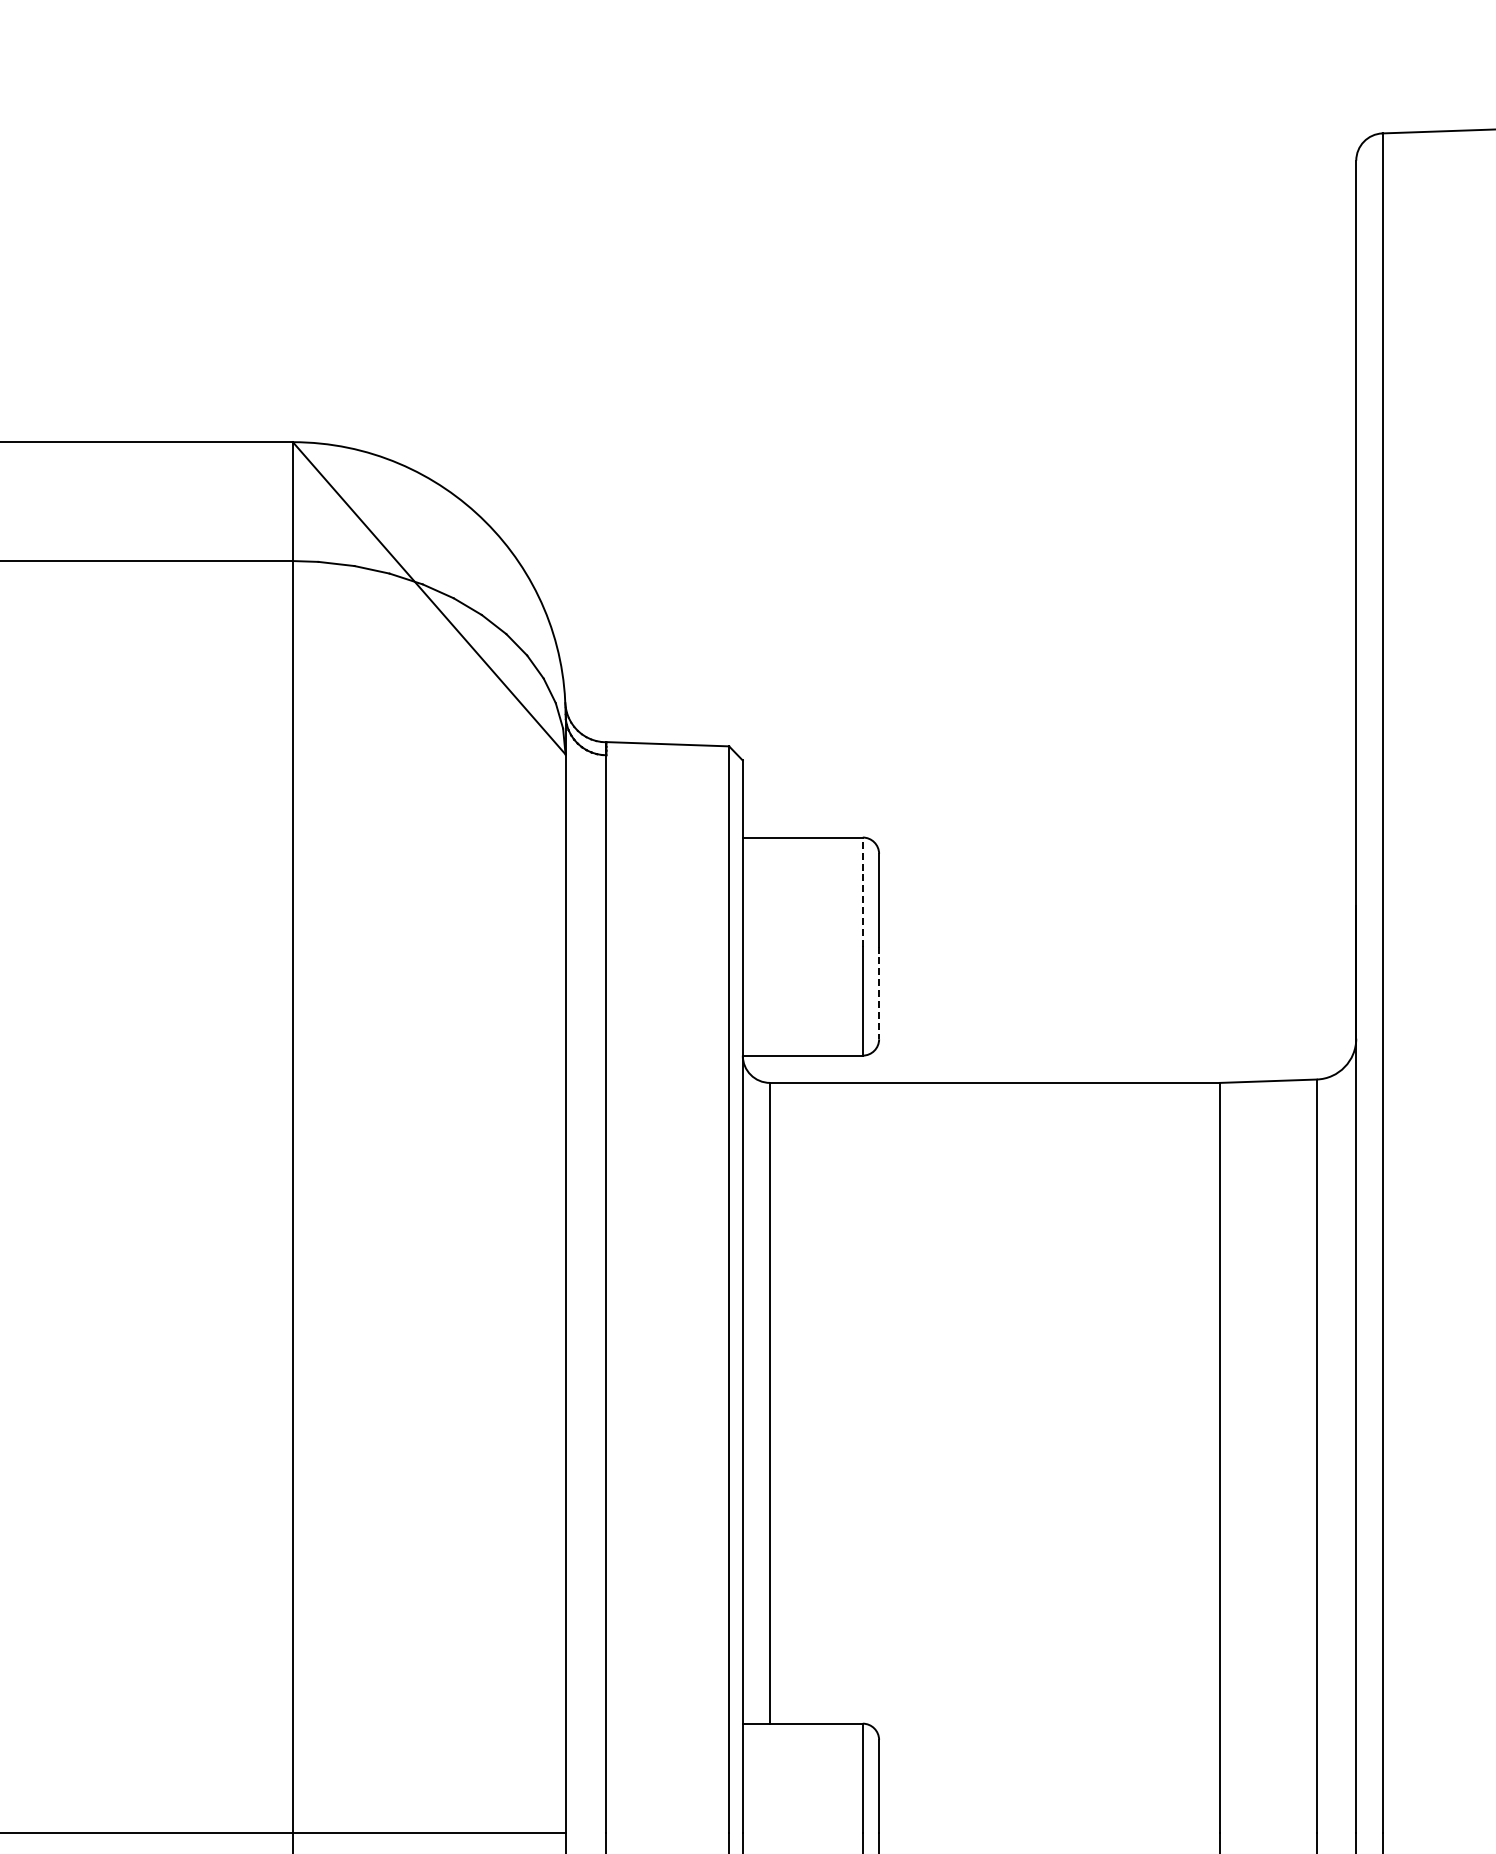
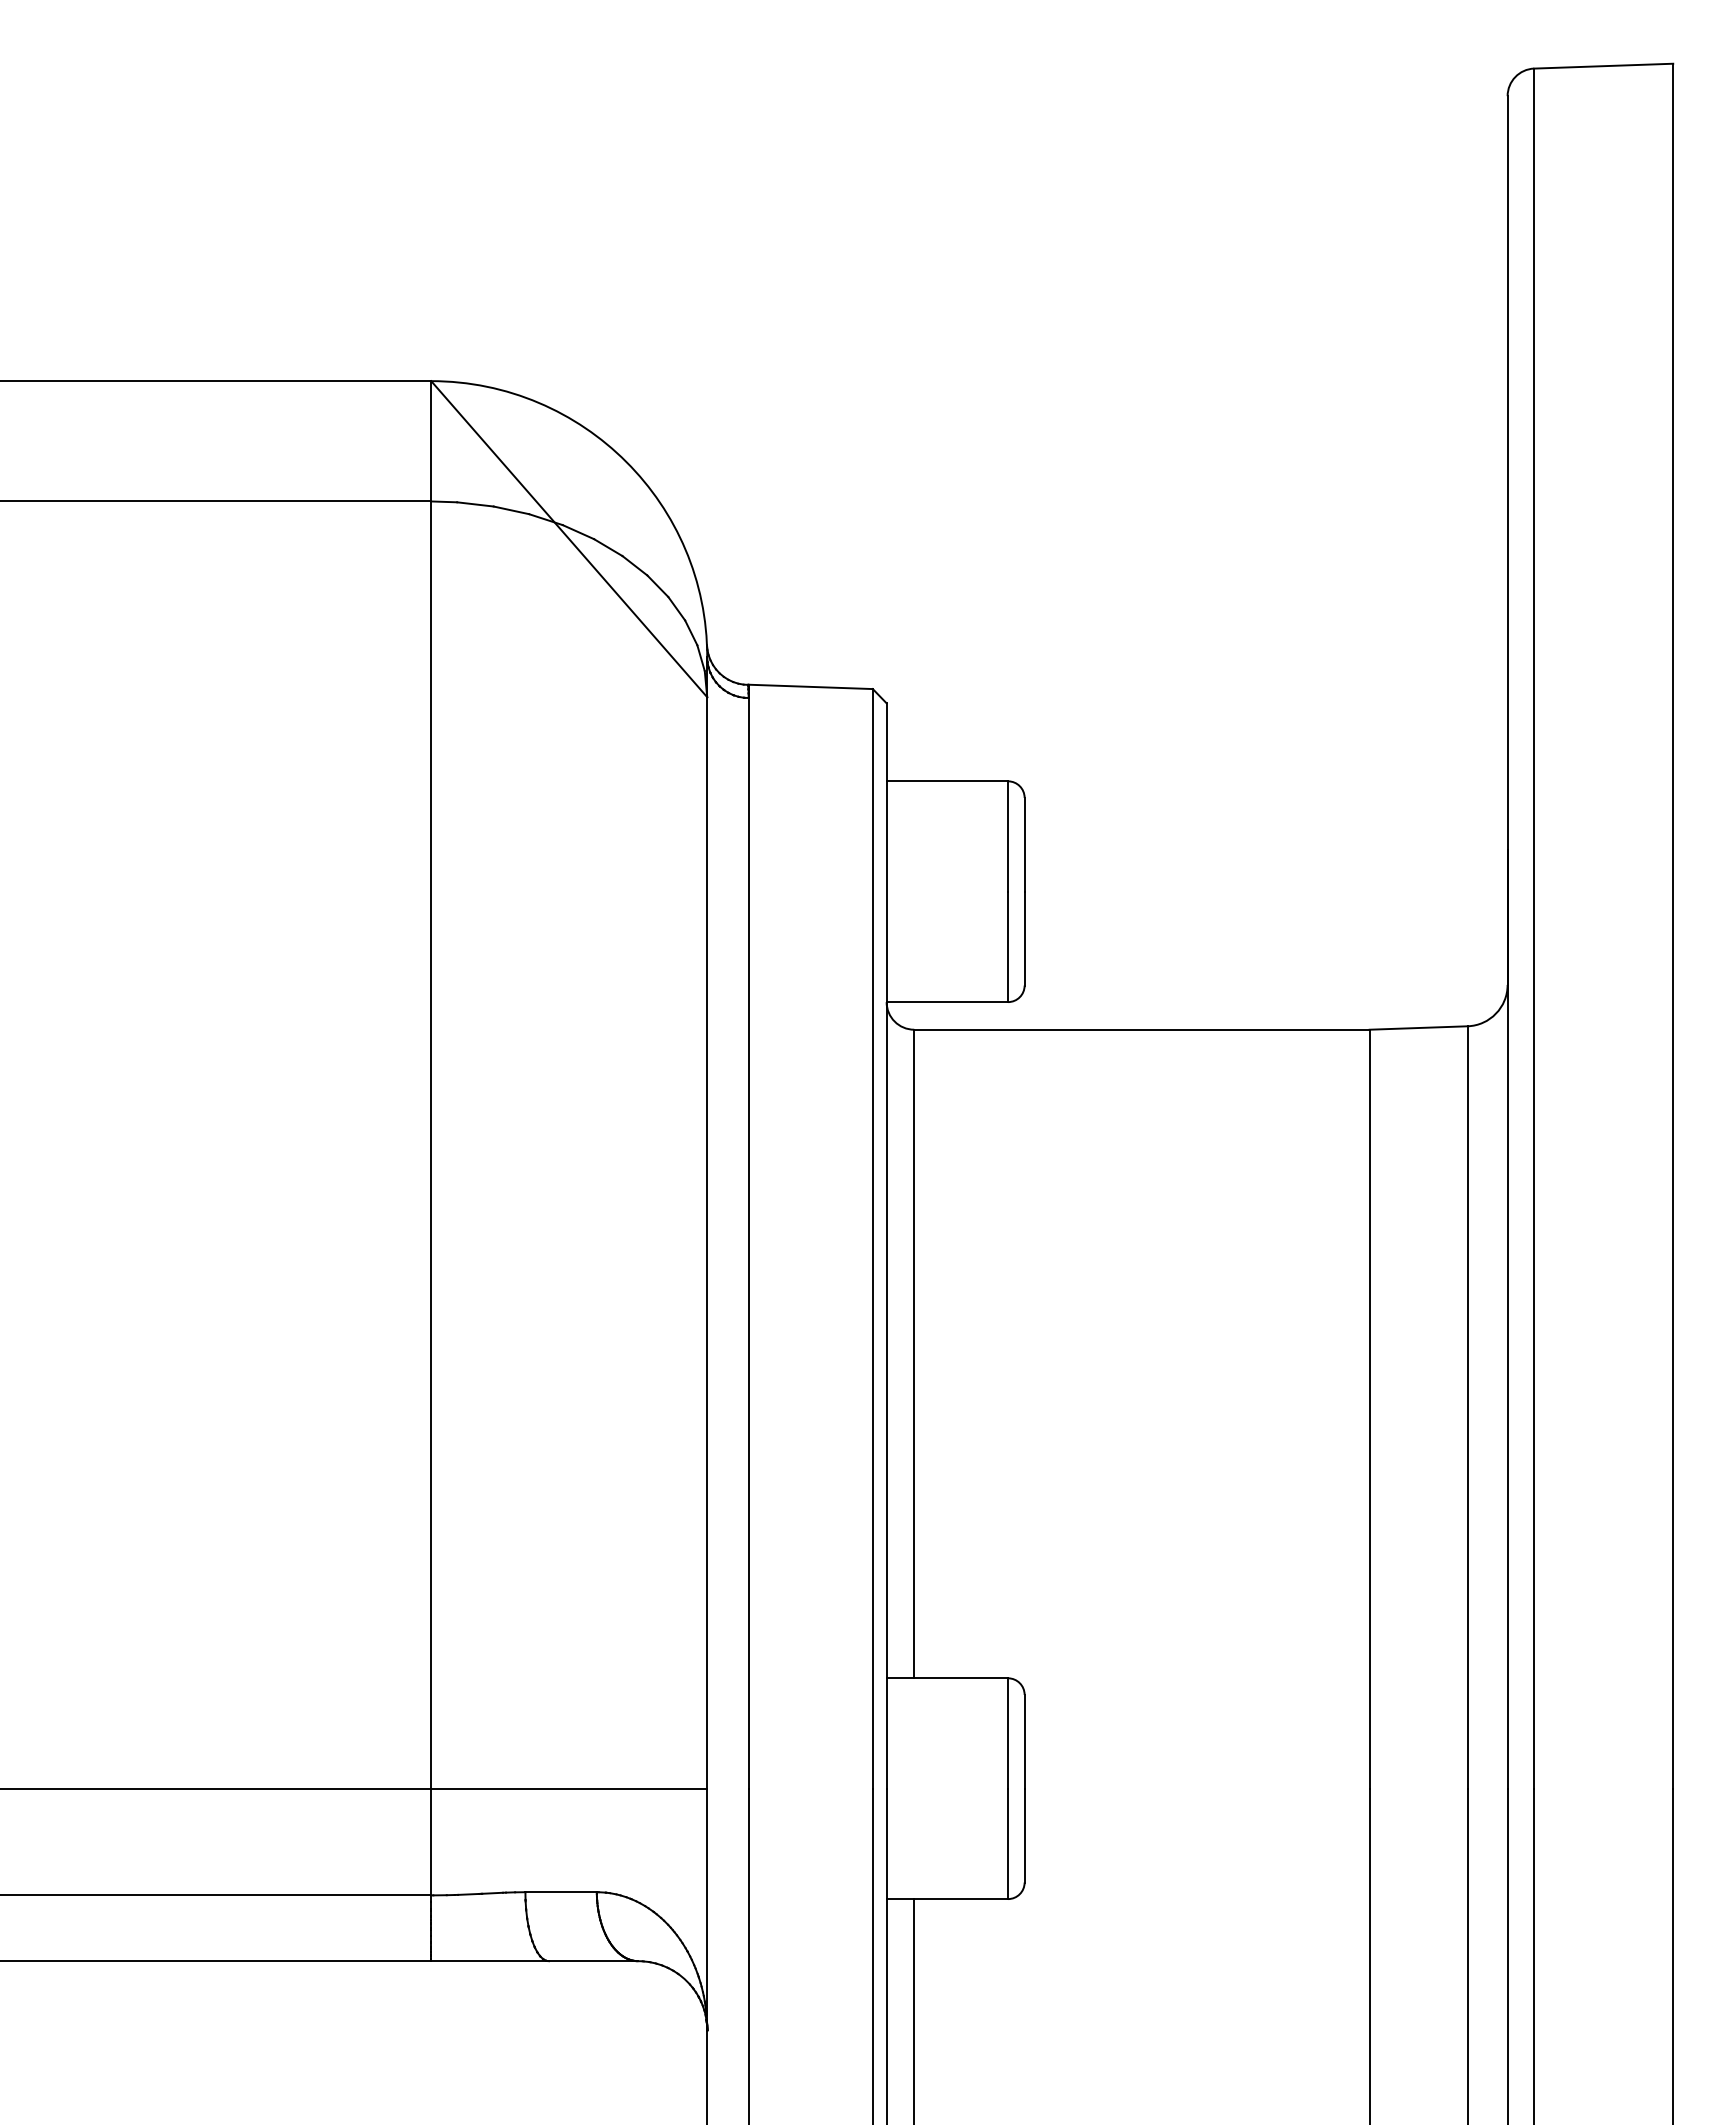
line: (863, 892) -> (1008, 836), dashed -> solid
line: (878, 992) -> (1024, 938), dashed -> solid

